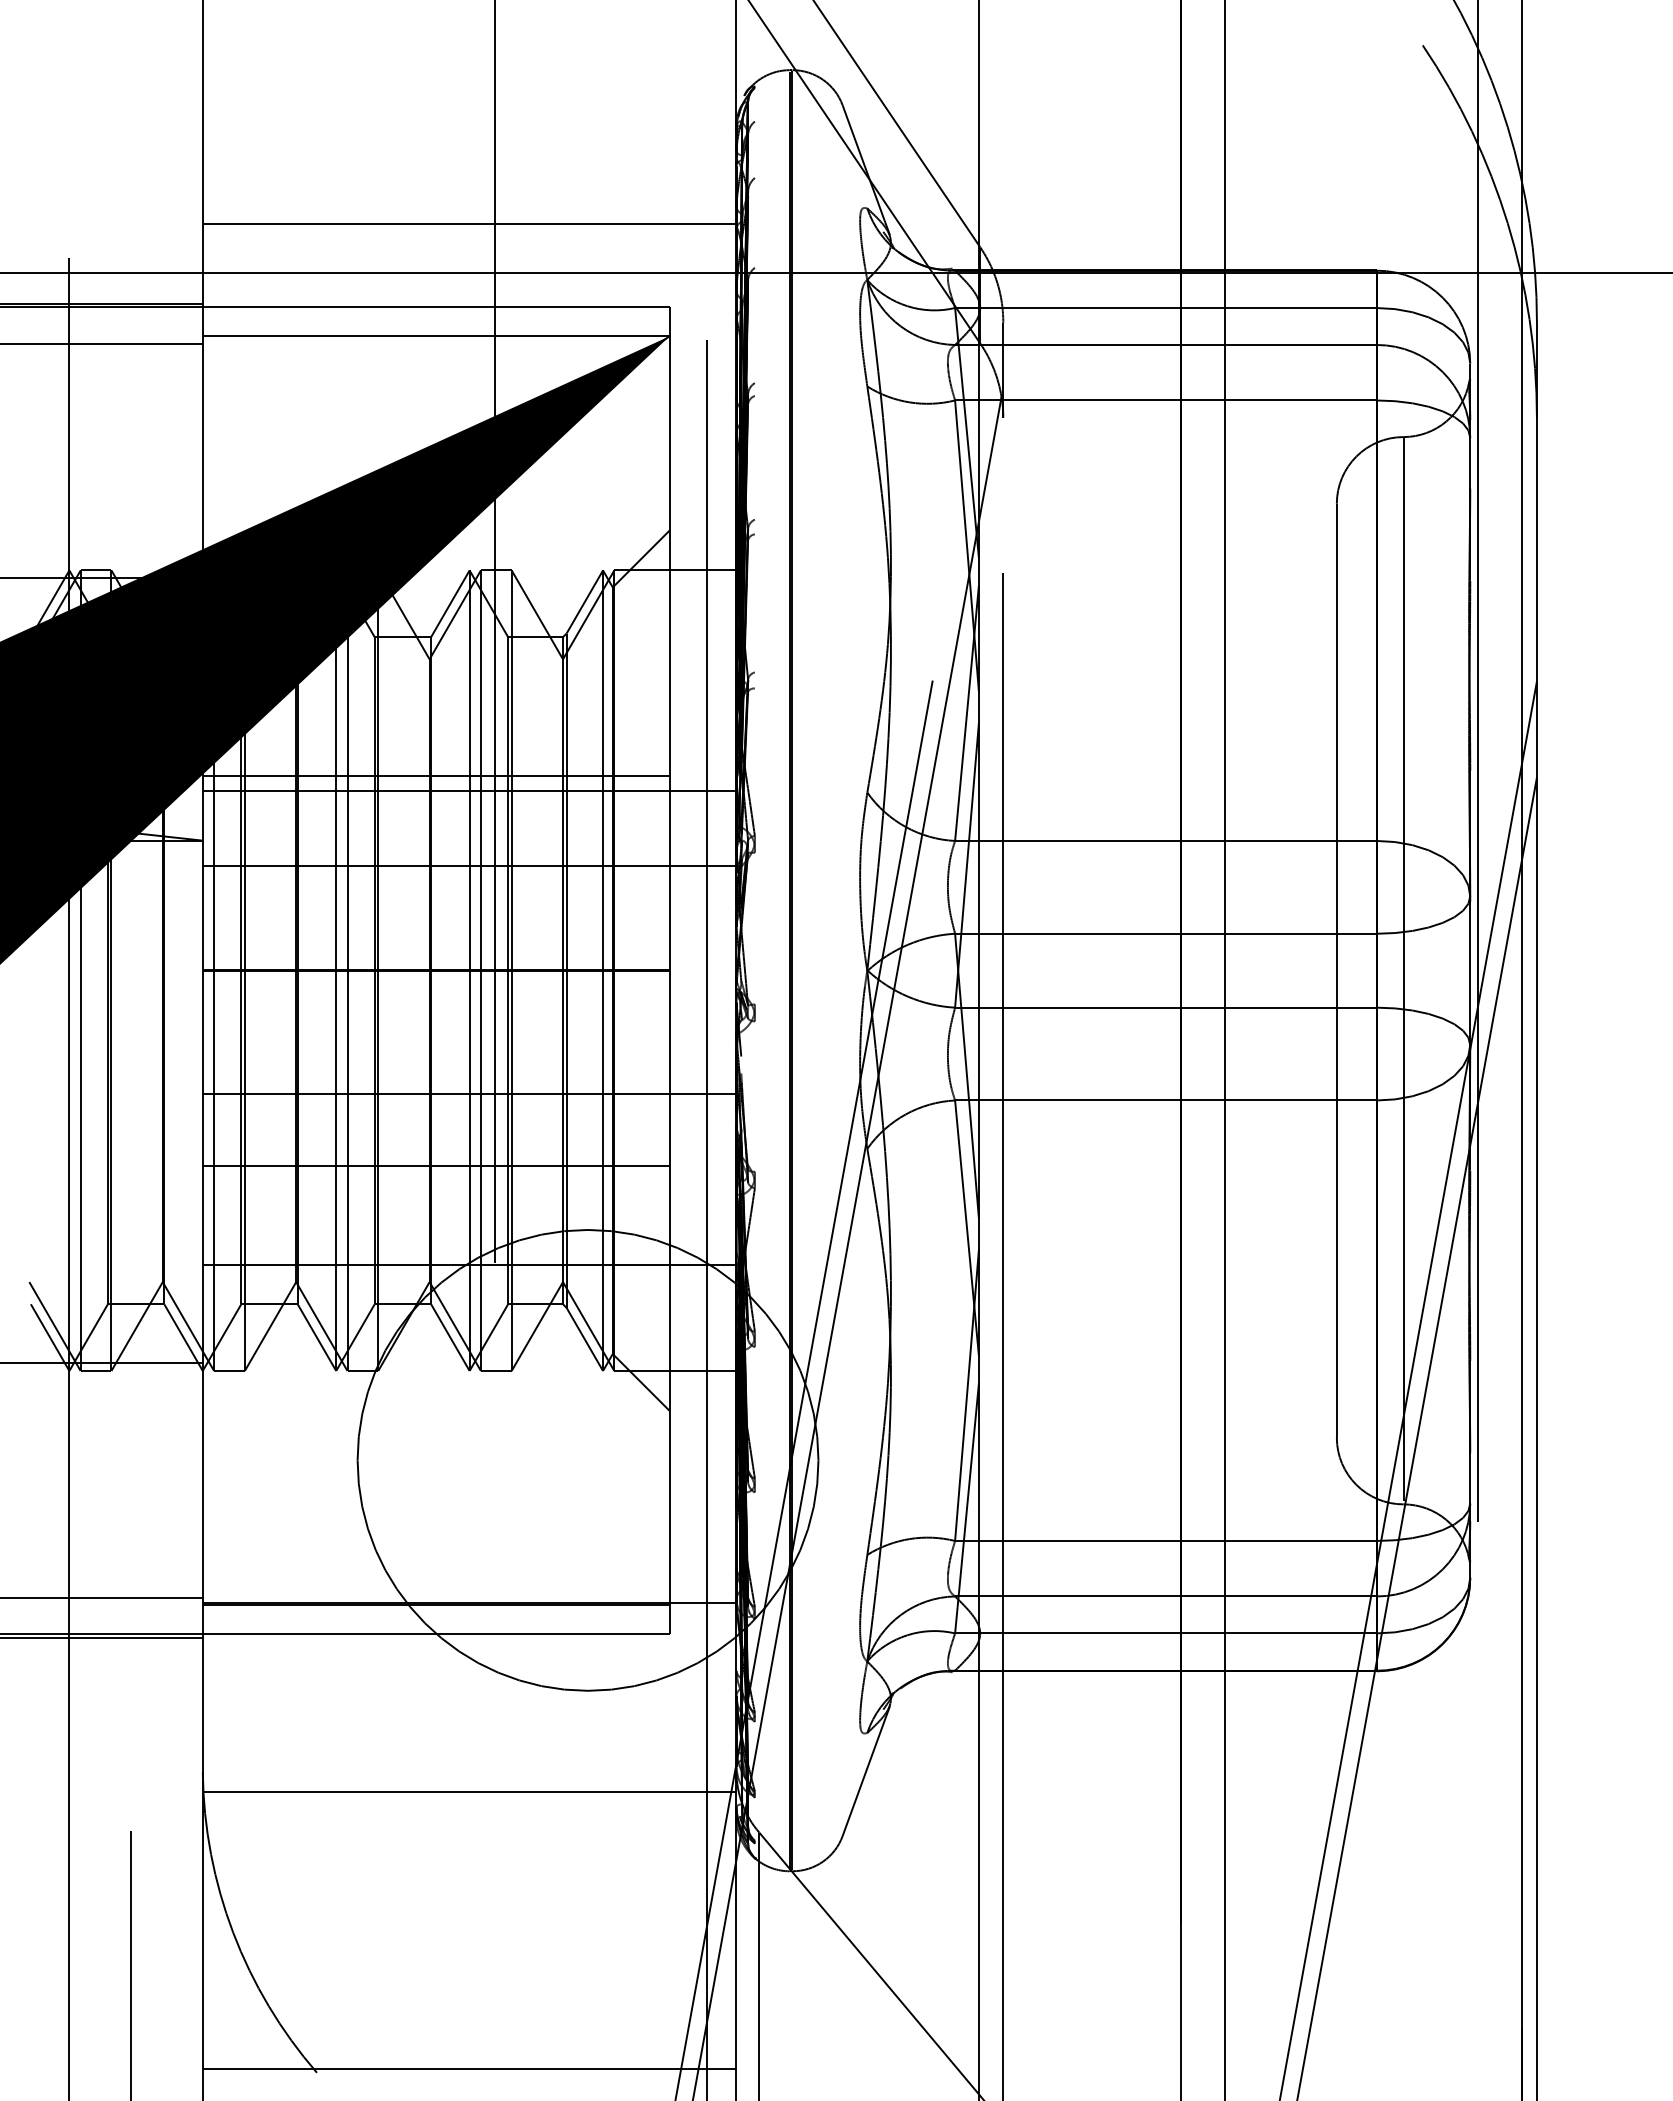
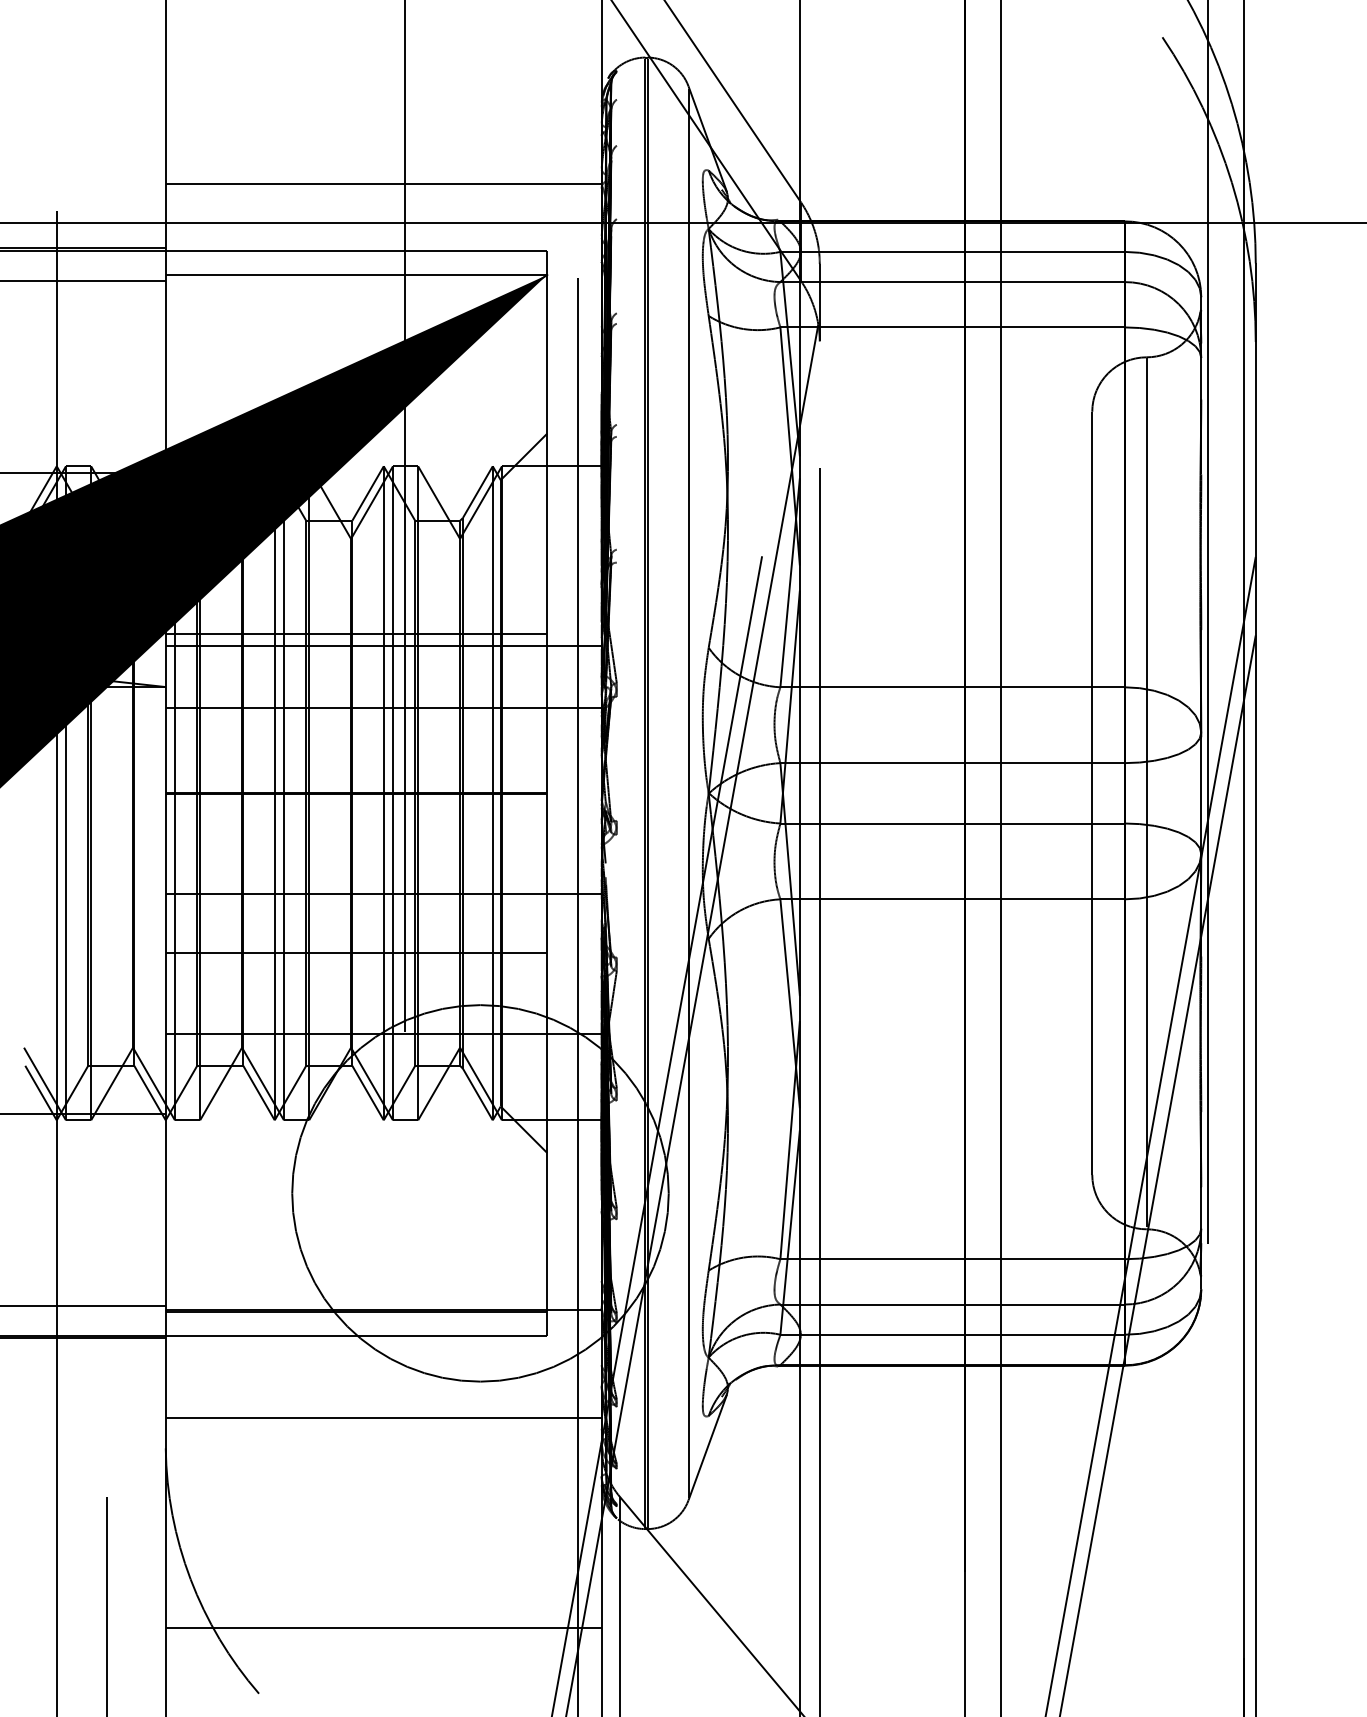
line: (842, 970) -> (688, 793), added
line: (469, 1791) -> (383, 1418), moved
line: (469, 2068) -> (383, 1628), moved

